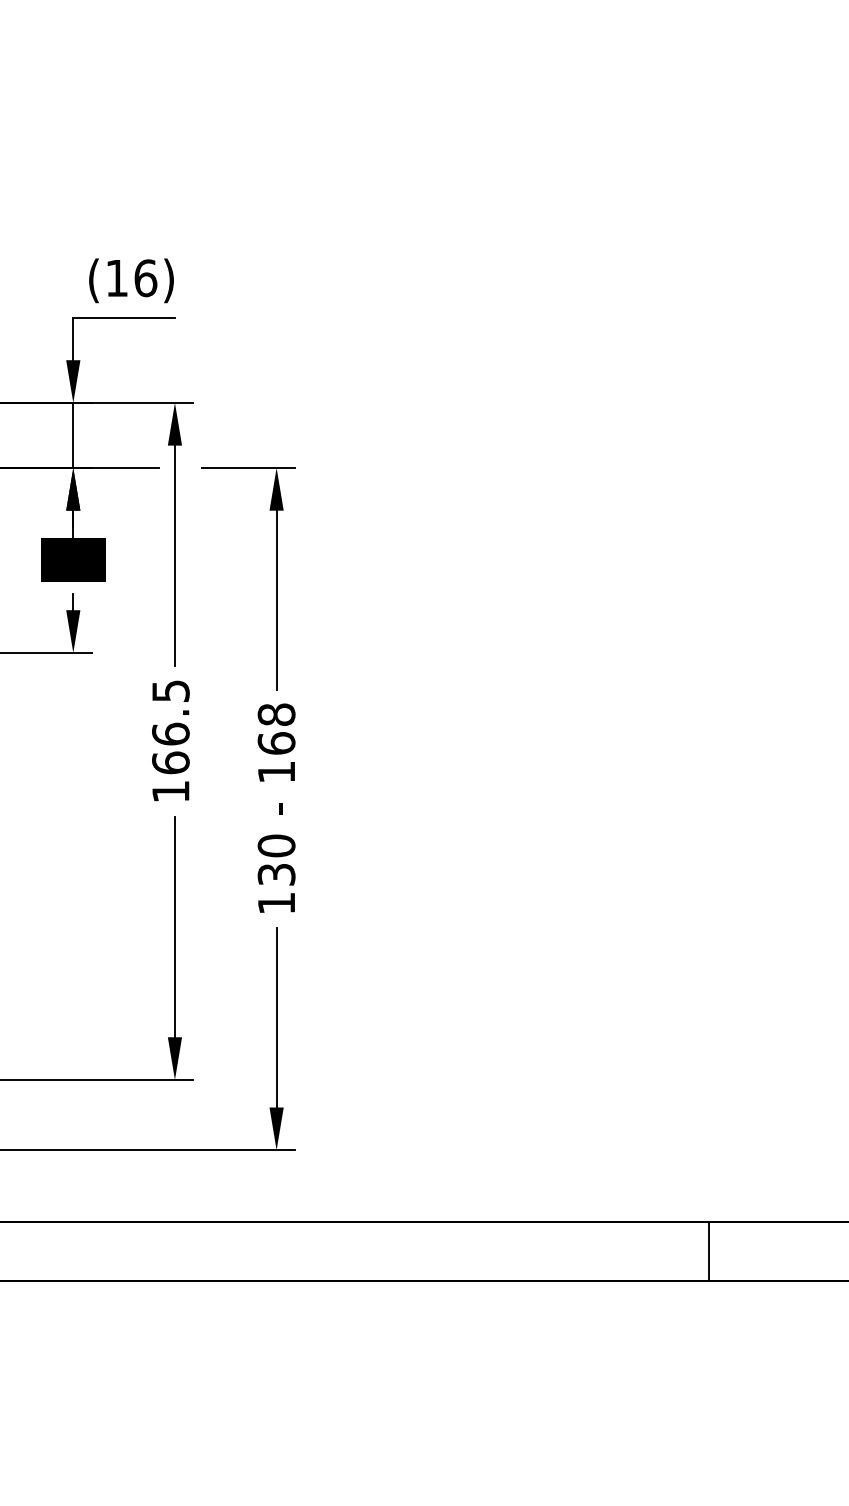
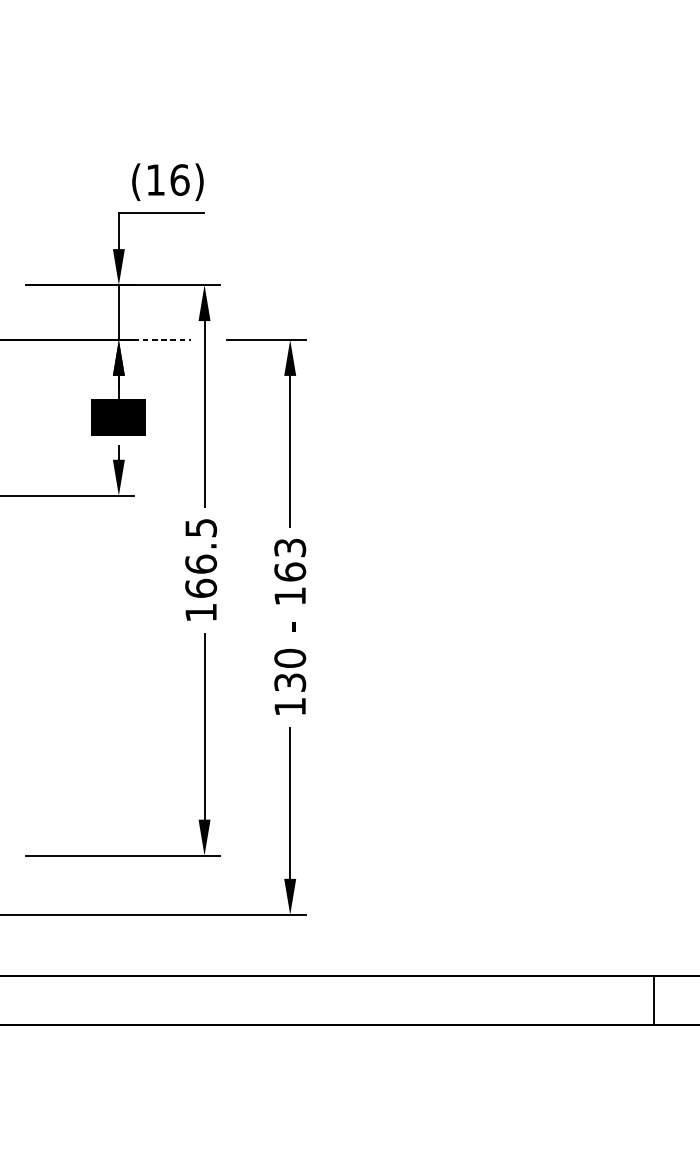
line: (124, 467) -> (162, 339), solid -> dashed
text: (276, 714) -> (290, 547), 168 -> 163

